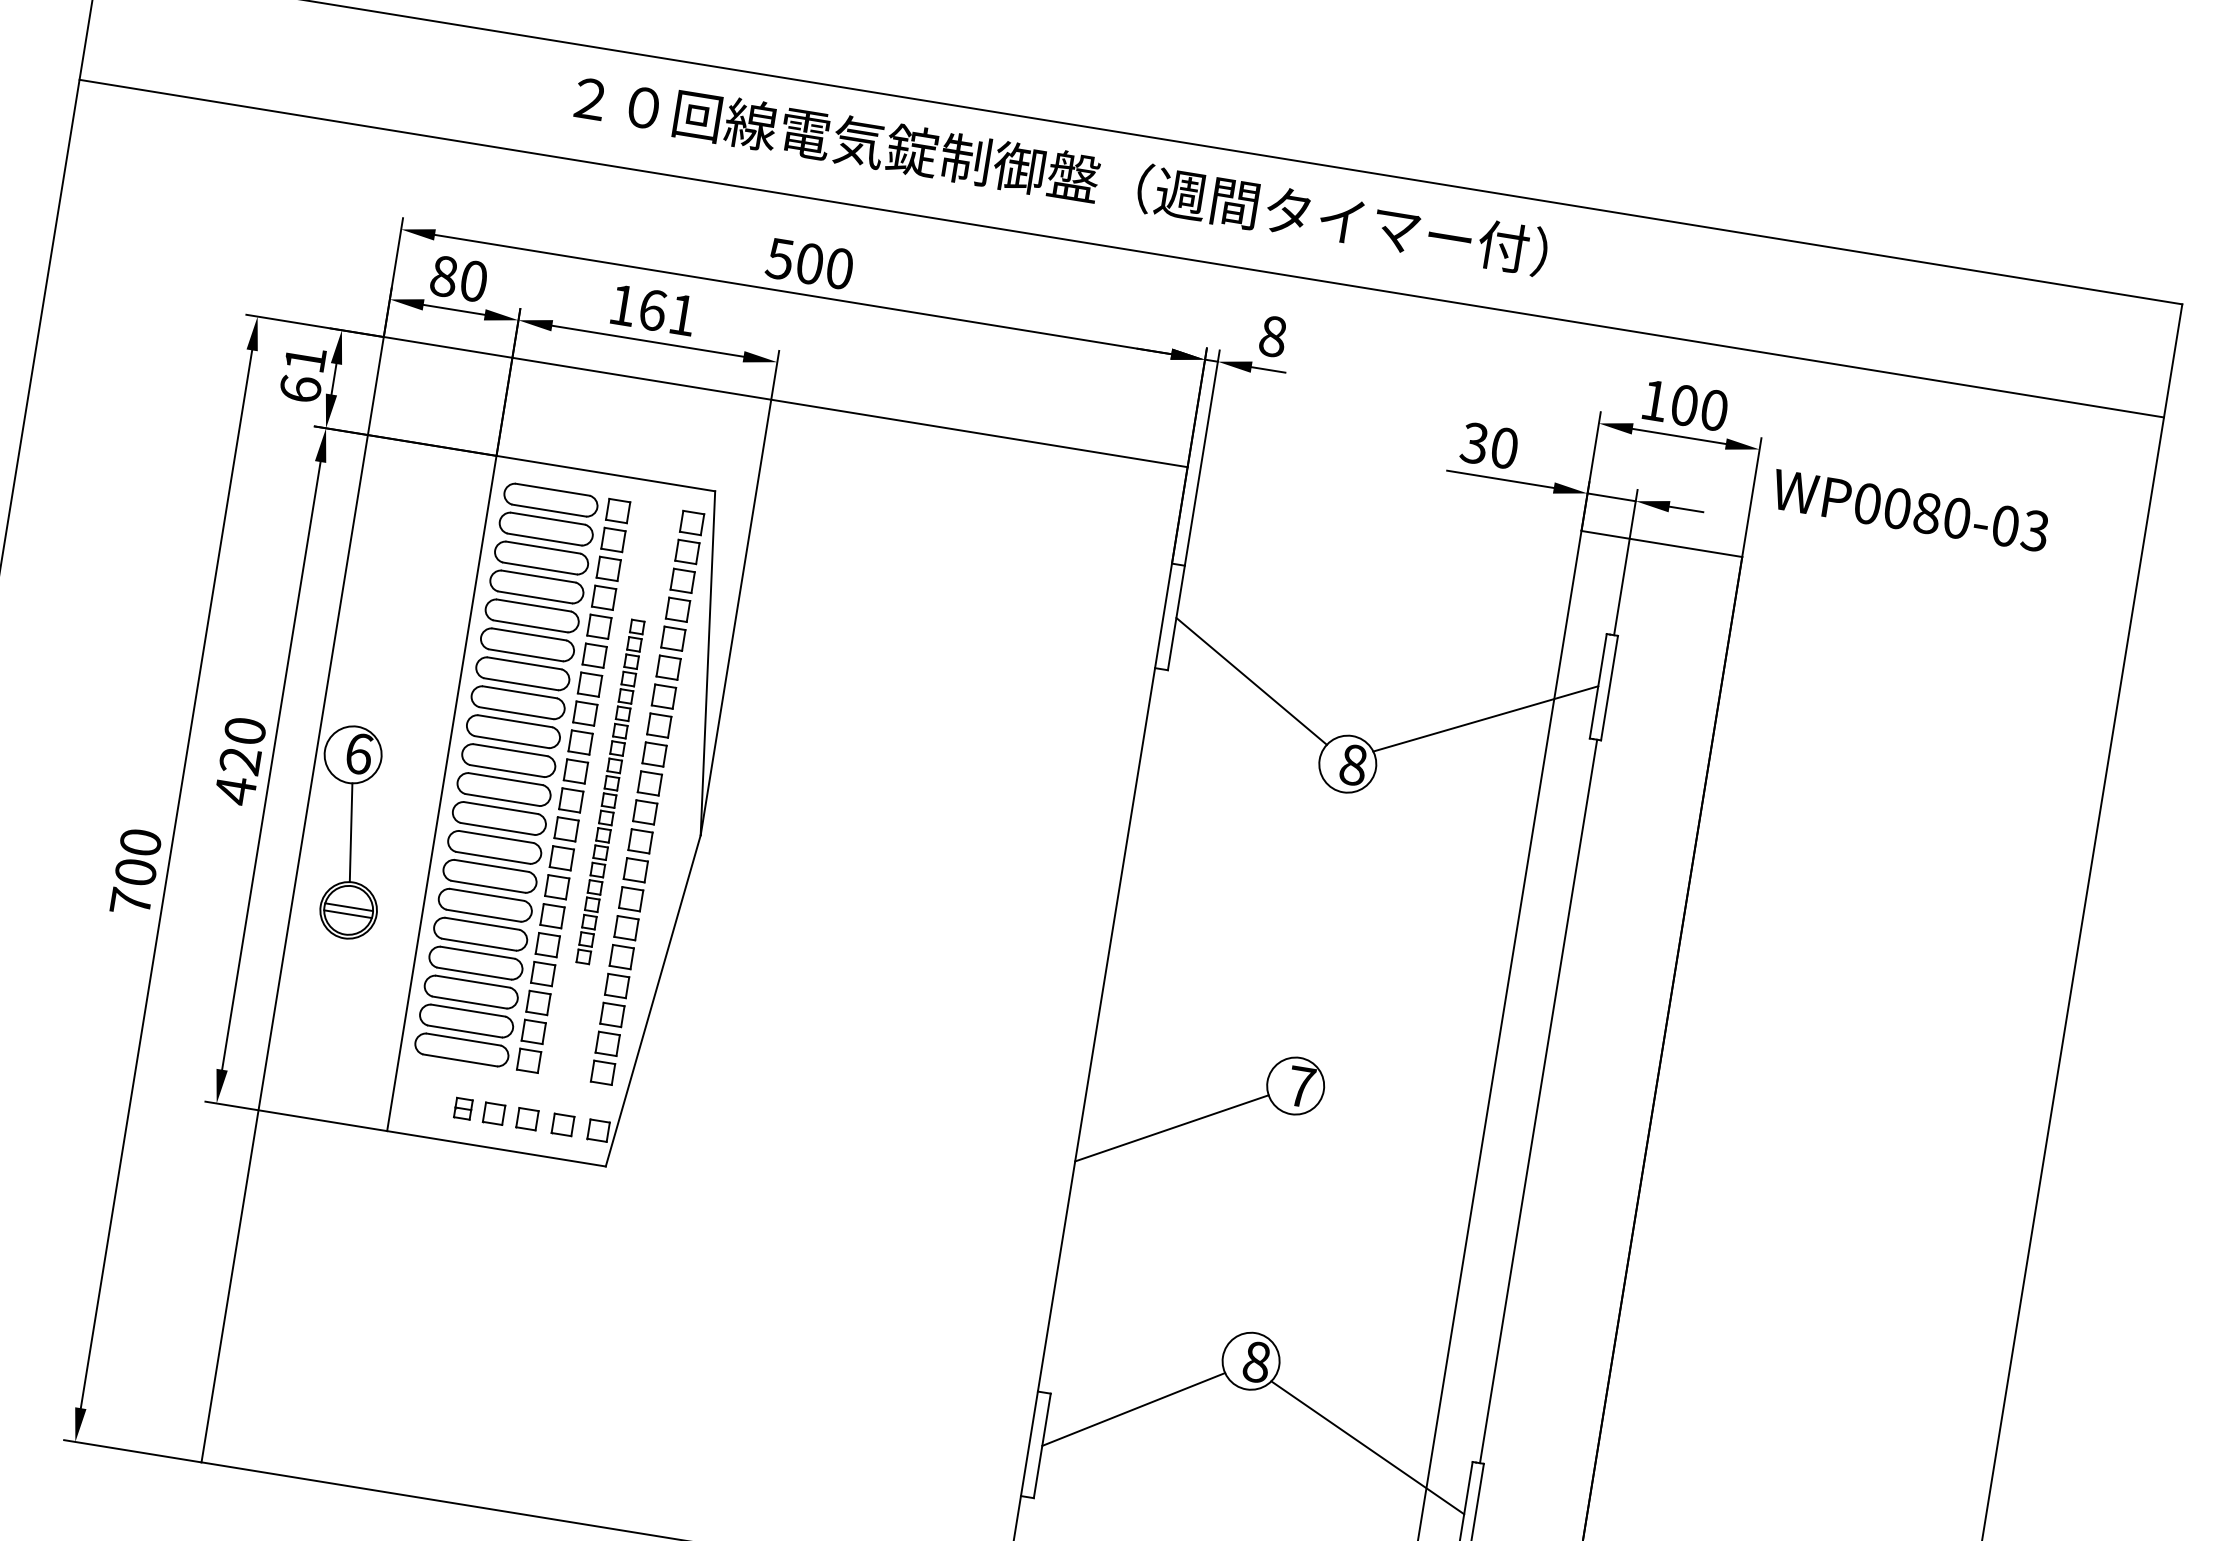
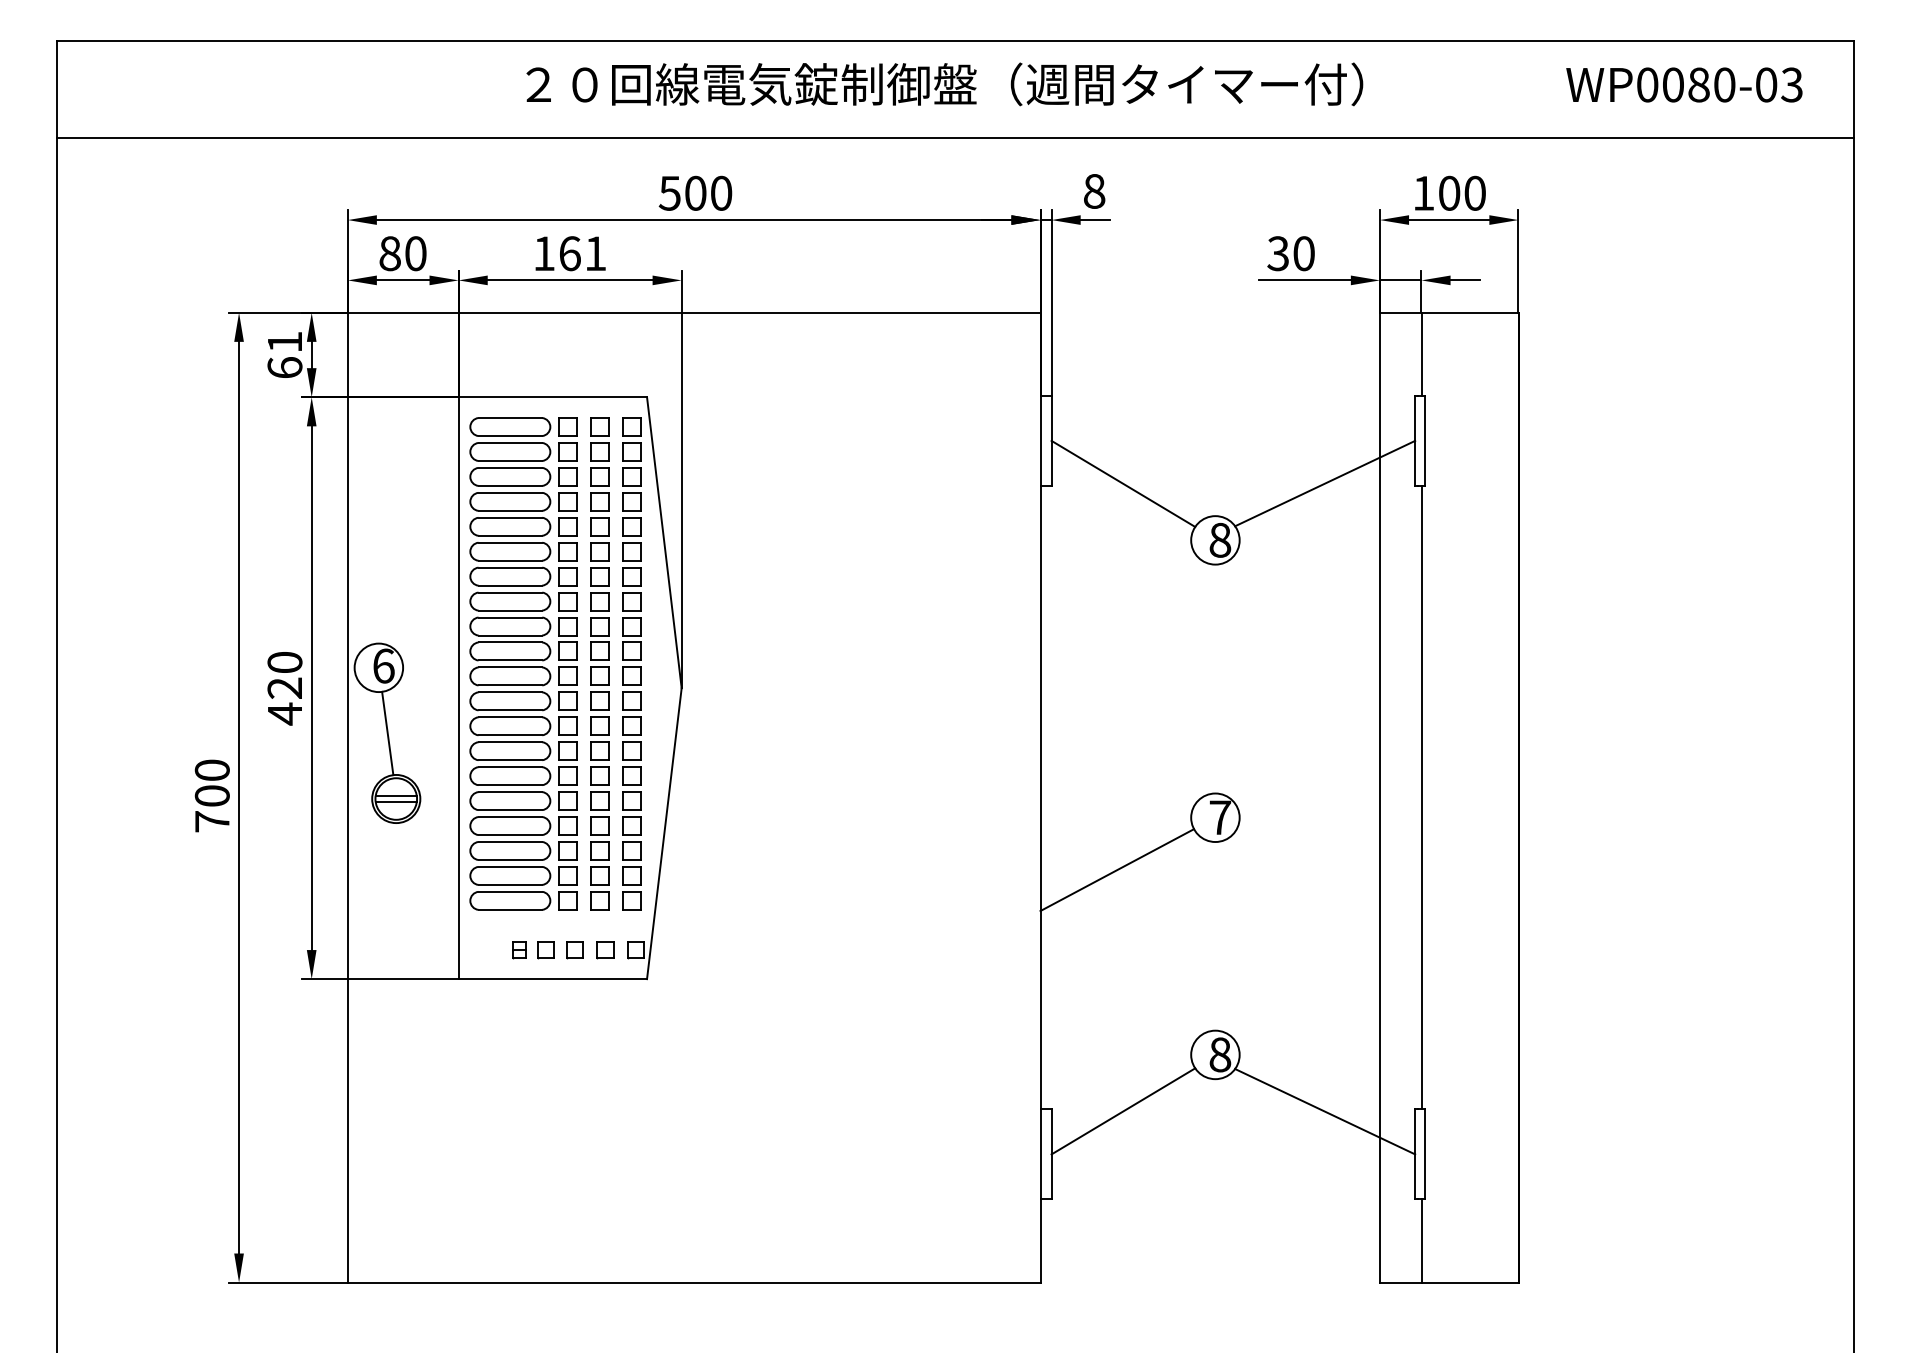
text: (1061, 174) -> (944, 84), moved
text: (1910, 510) -> (1684, 84), moved
part: (609, 791) -> (599, 663), size x1.67

